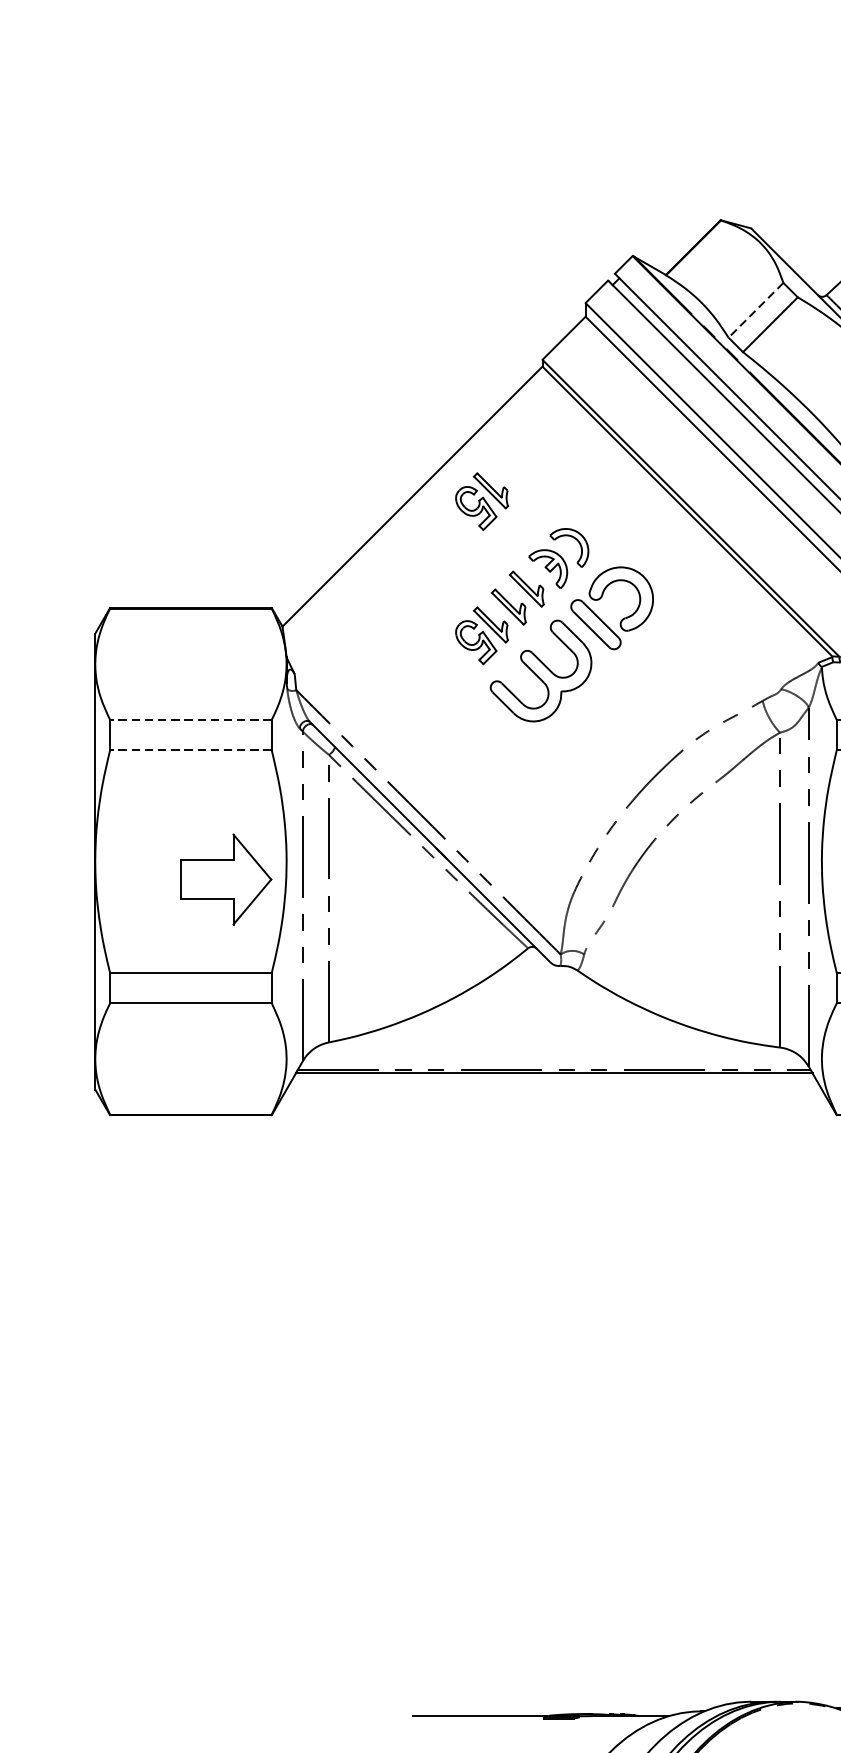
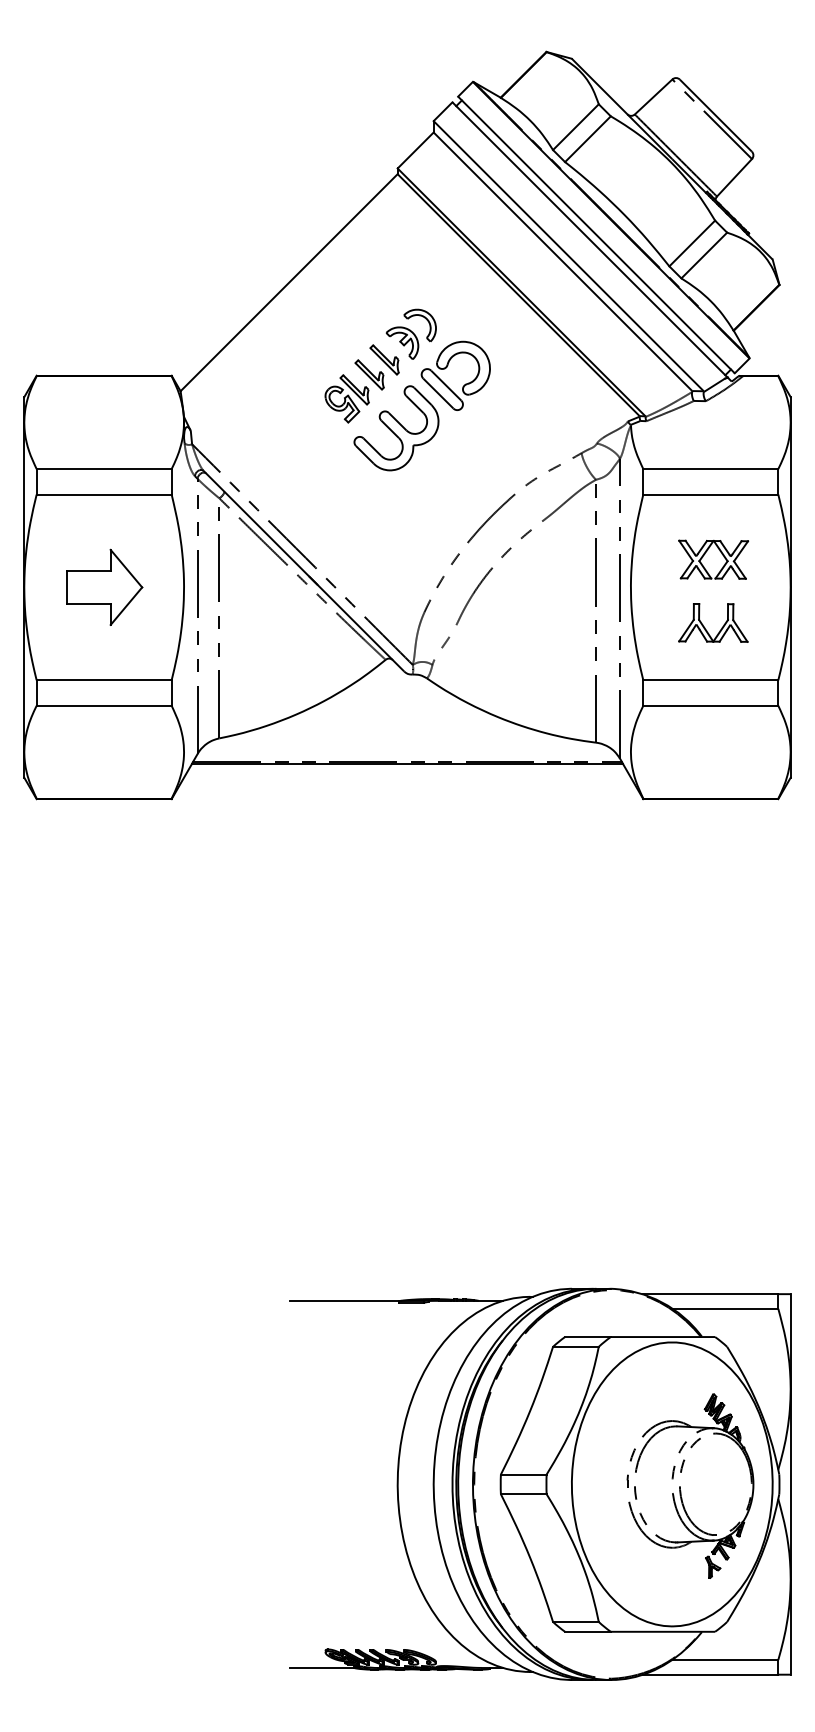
line: (755, 310) -> (575, 127), dashed -> solid
part: (481, 501) -> (346, 286), removed
line: (191, 720) -> (104, 469), dashed -> solid
line: (191, 750) -> (104, 494), dashed -> solid
part: (226, 878) -> (104, 586), moved

